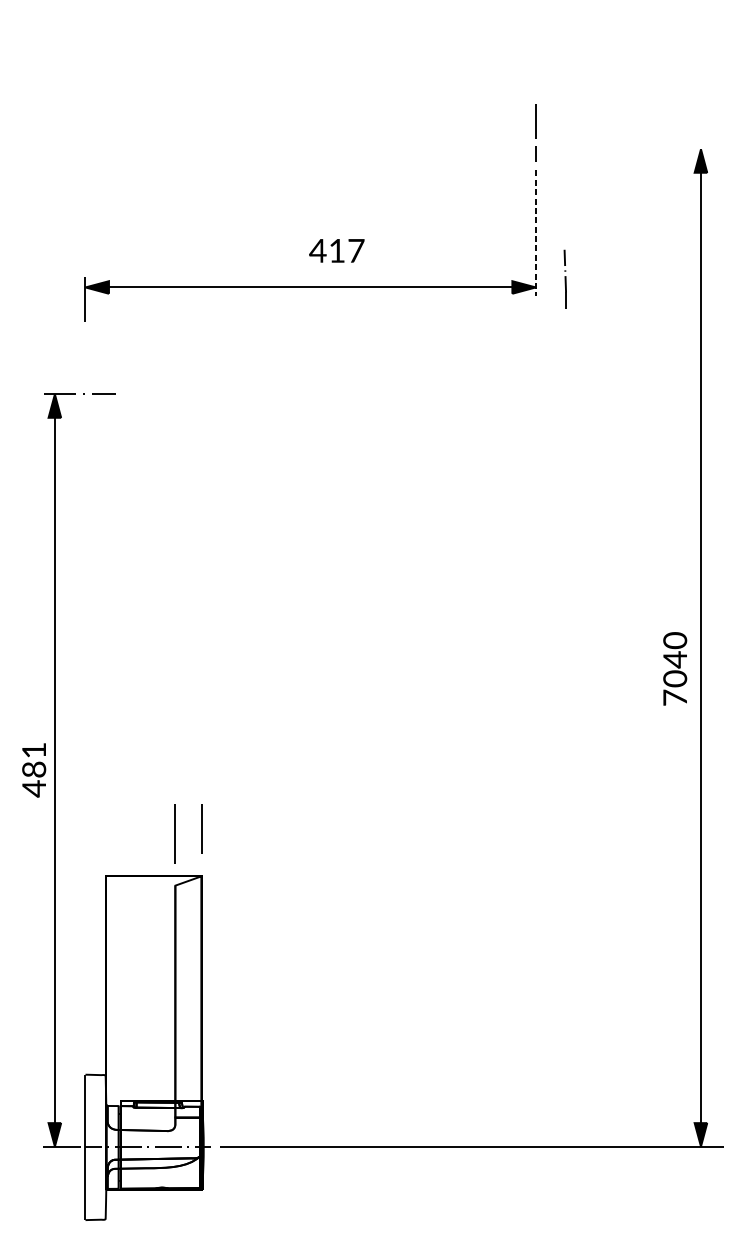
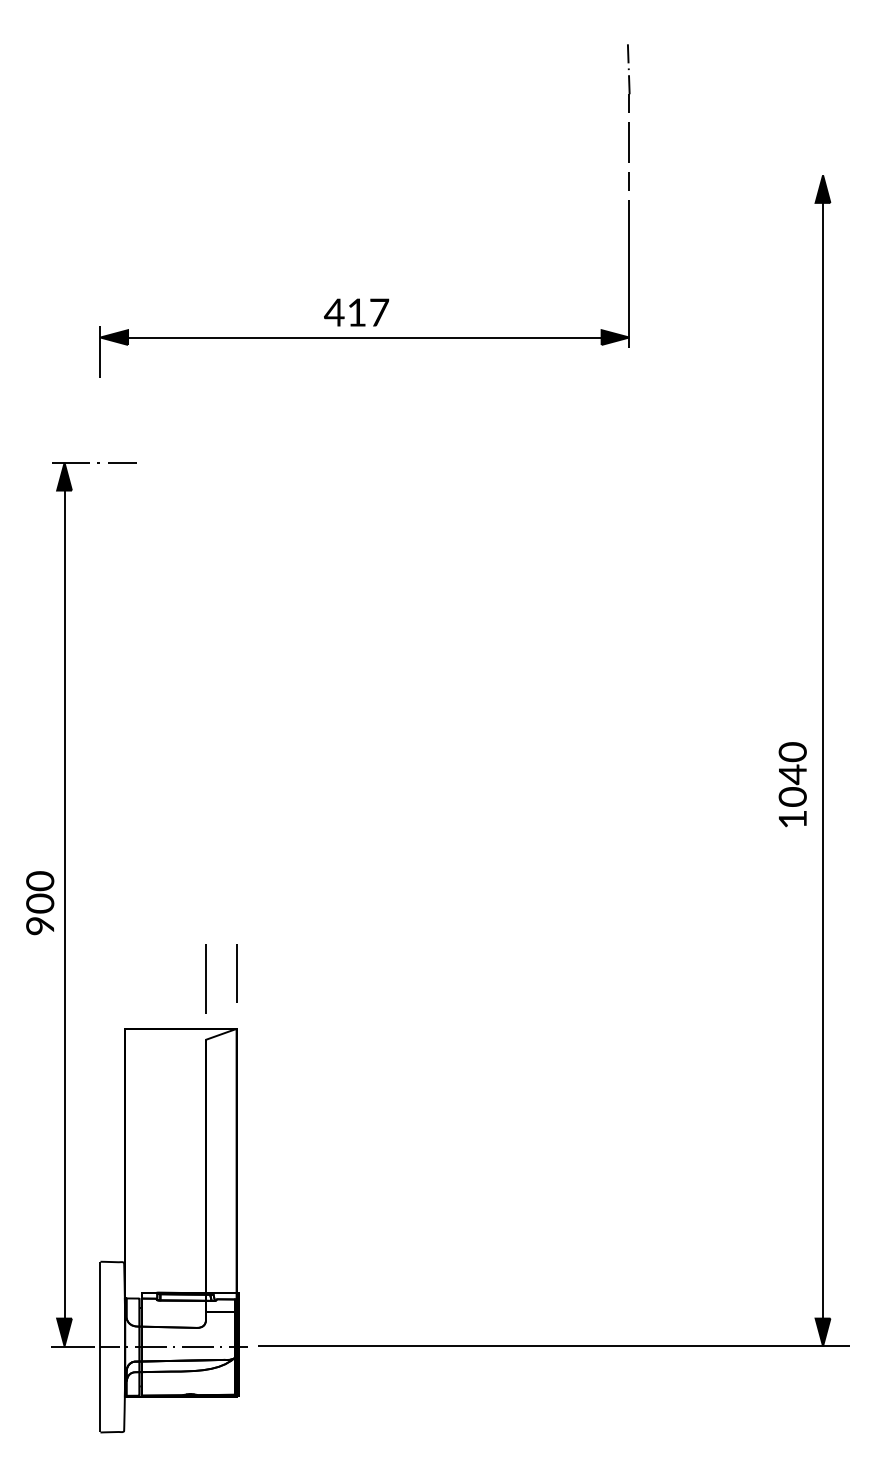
line: (536, 232) -> (629, 273), dashed -> solid
text: (336, 250) -> (356, 312), moved
part: (565, 278) -> (628, 78), moved
text: (674, 697) -> (792, 818), 7040 -> 1040
text: (34, 769) -> (40, 903), 481 -> 900

